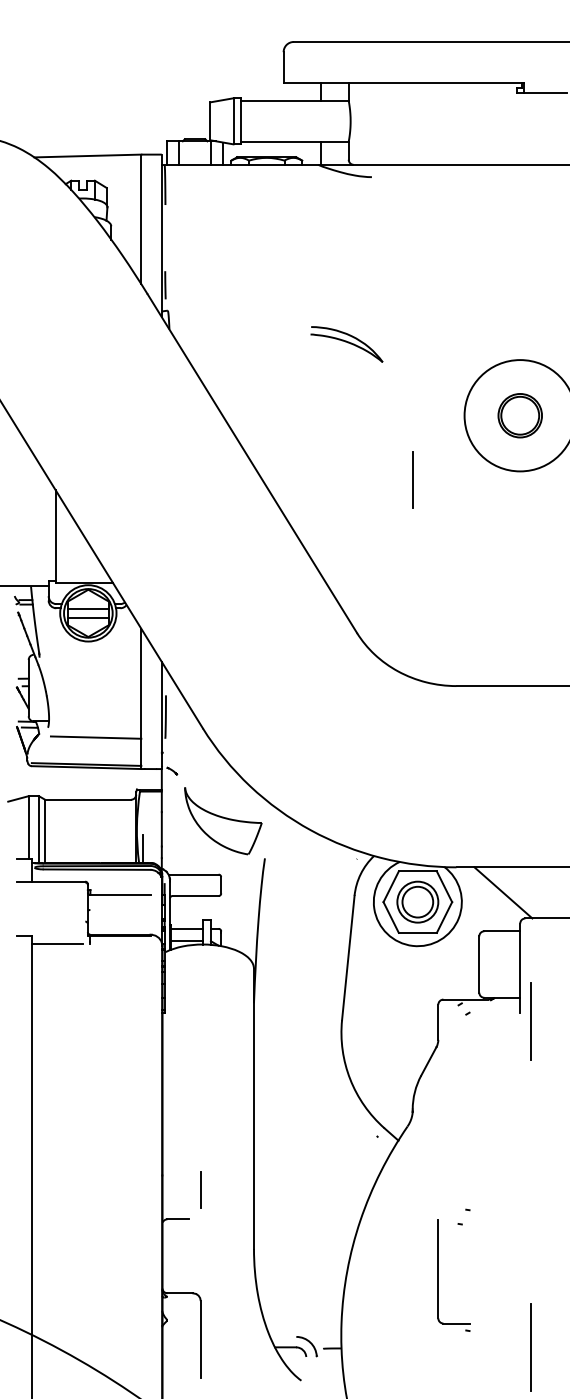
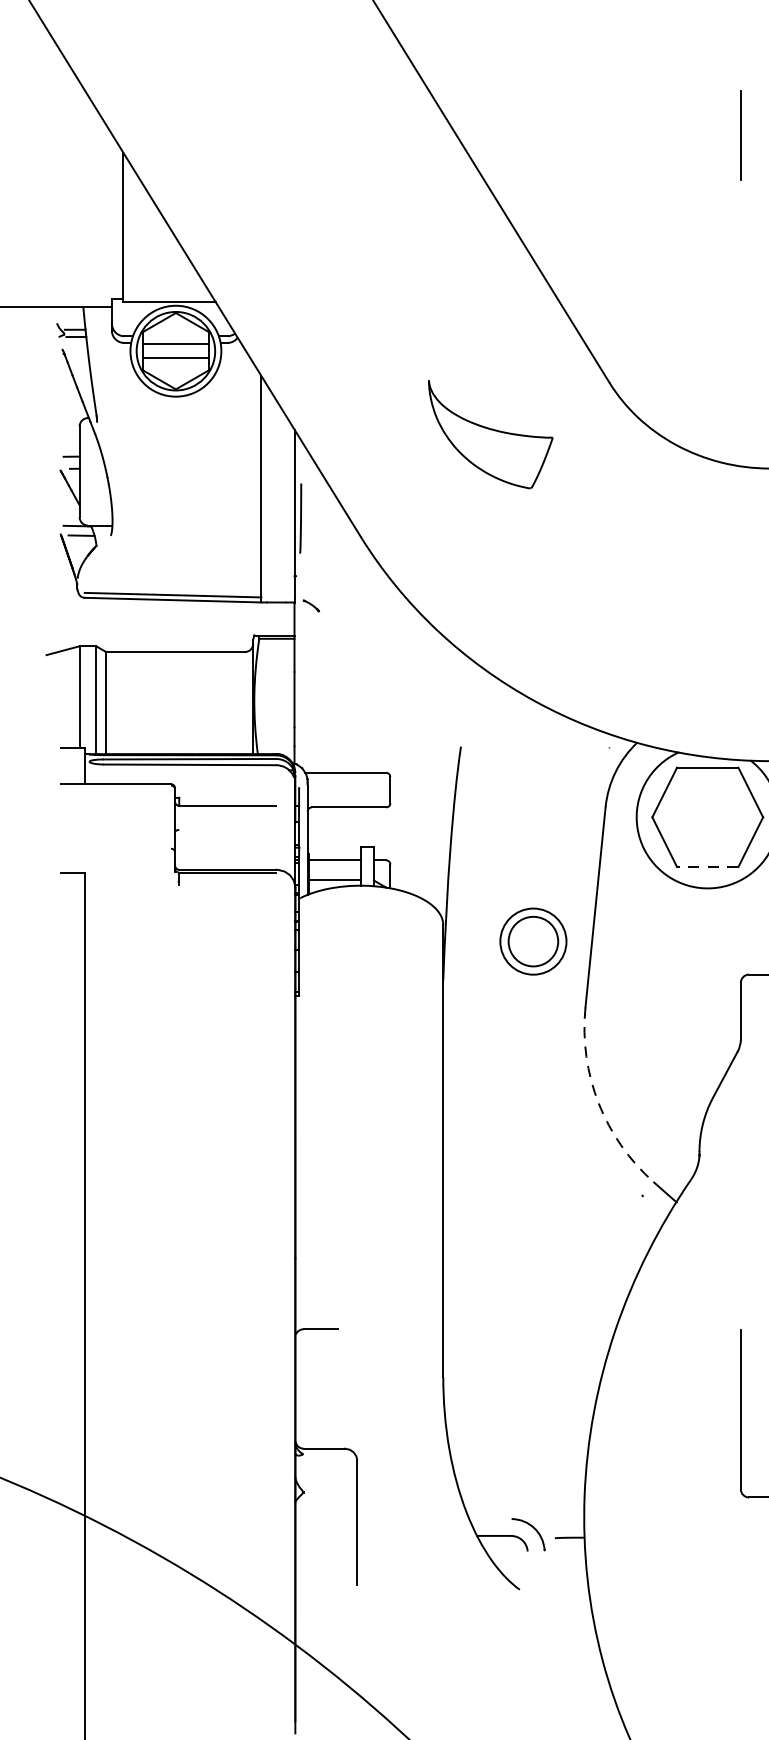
line: (412, 479) -> (741, 135), moved
line: (95, 737) -> (187, 551), removed
part: (223, 821) -> (490, 435), moved
line: (142, 848) -> (263, 730), removed
part: (417, 901) -> (532, 940), moved
line: (417, 932) -> (707, 866), solid -> dashed
line: (57, 943) -> (126, 884), removed
arc: (350, 1079) -> (599, 1103), solid -> dashed
line: (200, 1189) -> (356, 1281), removed

